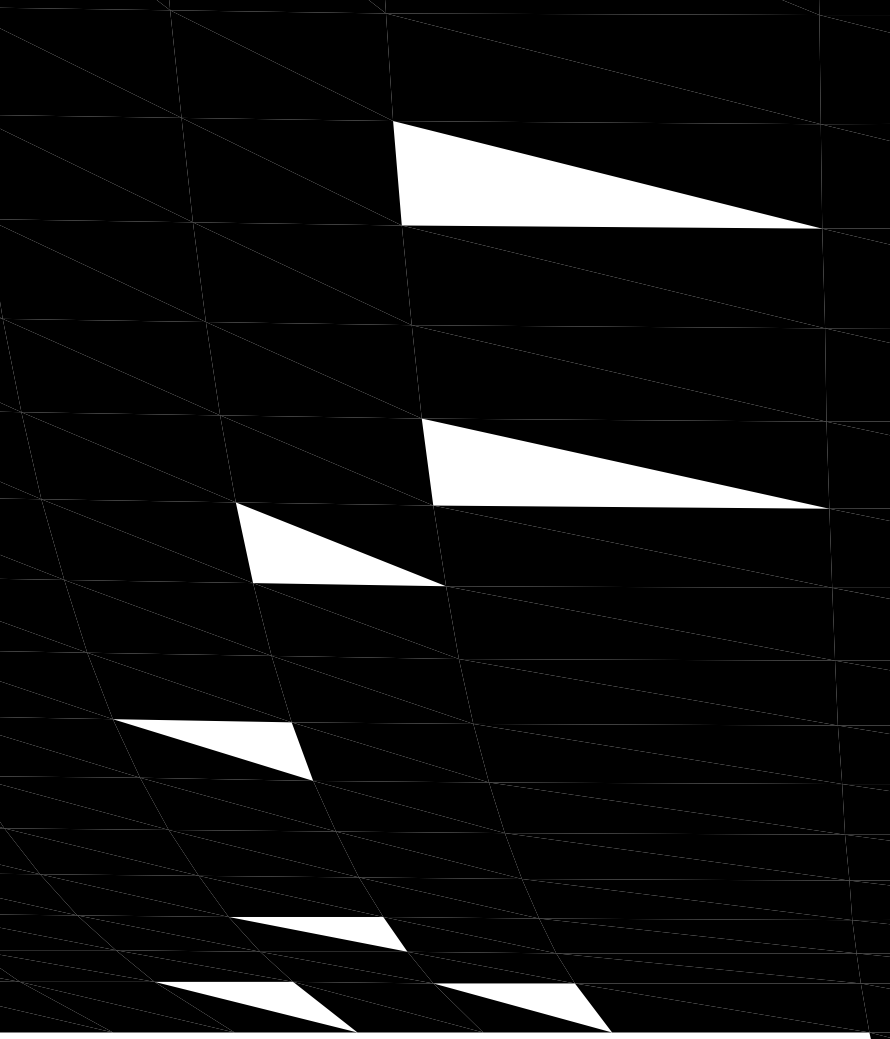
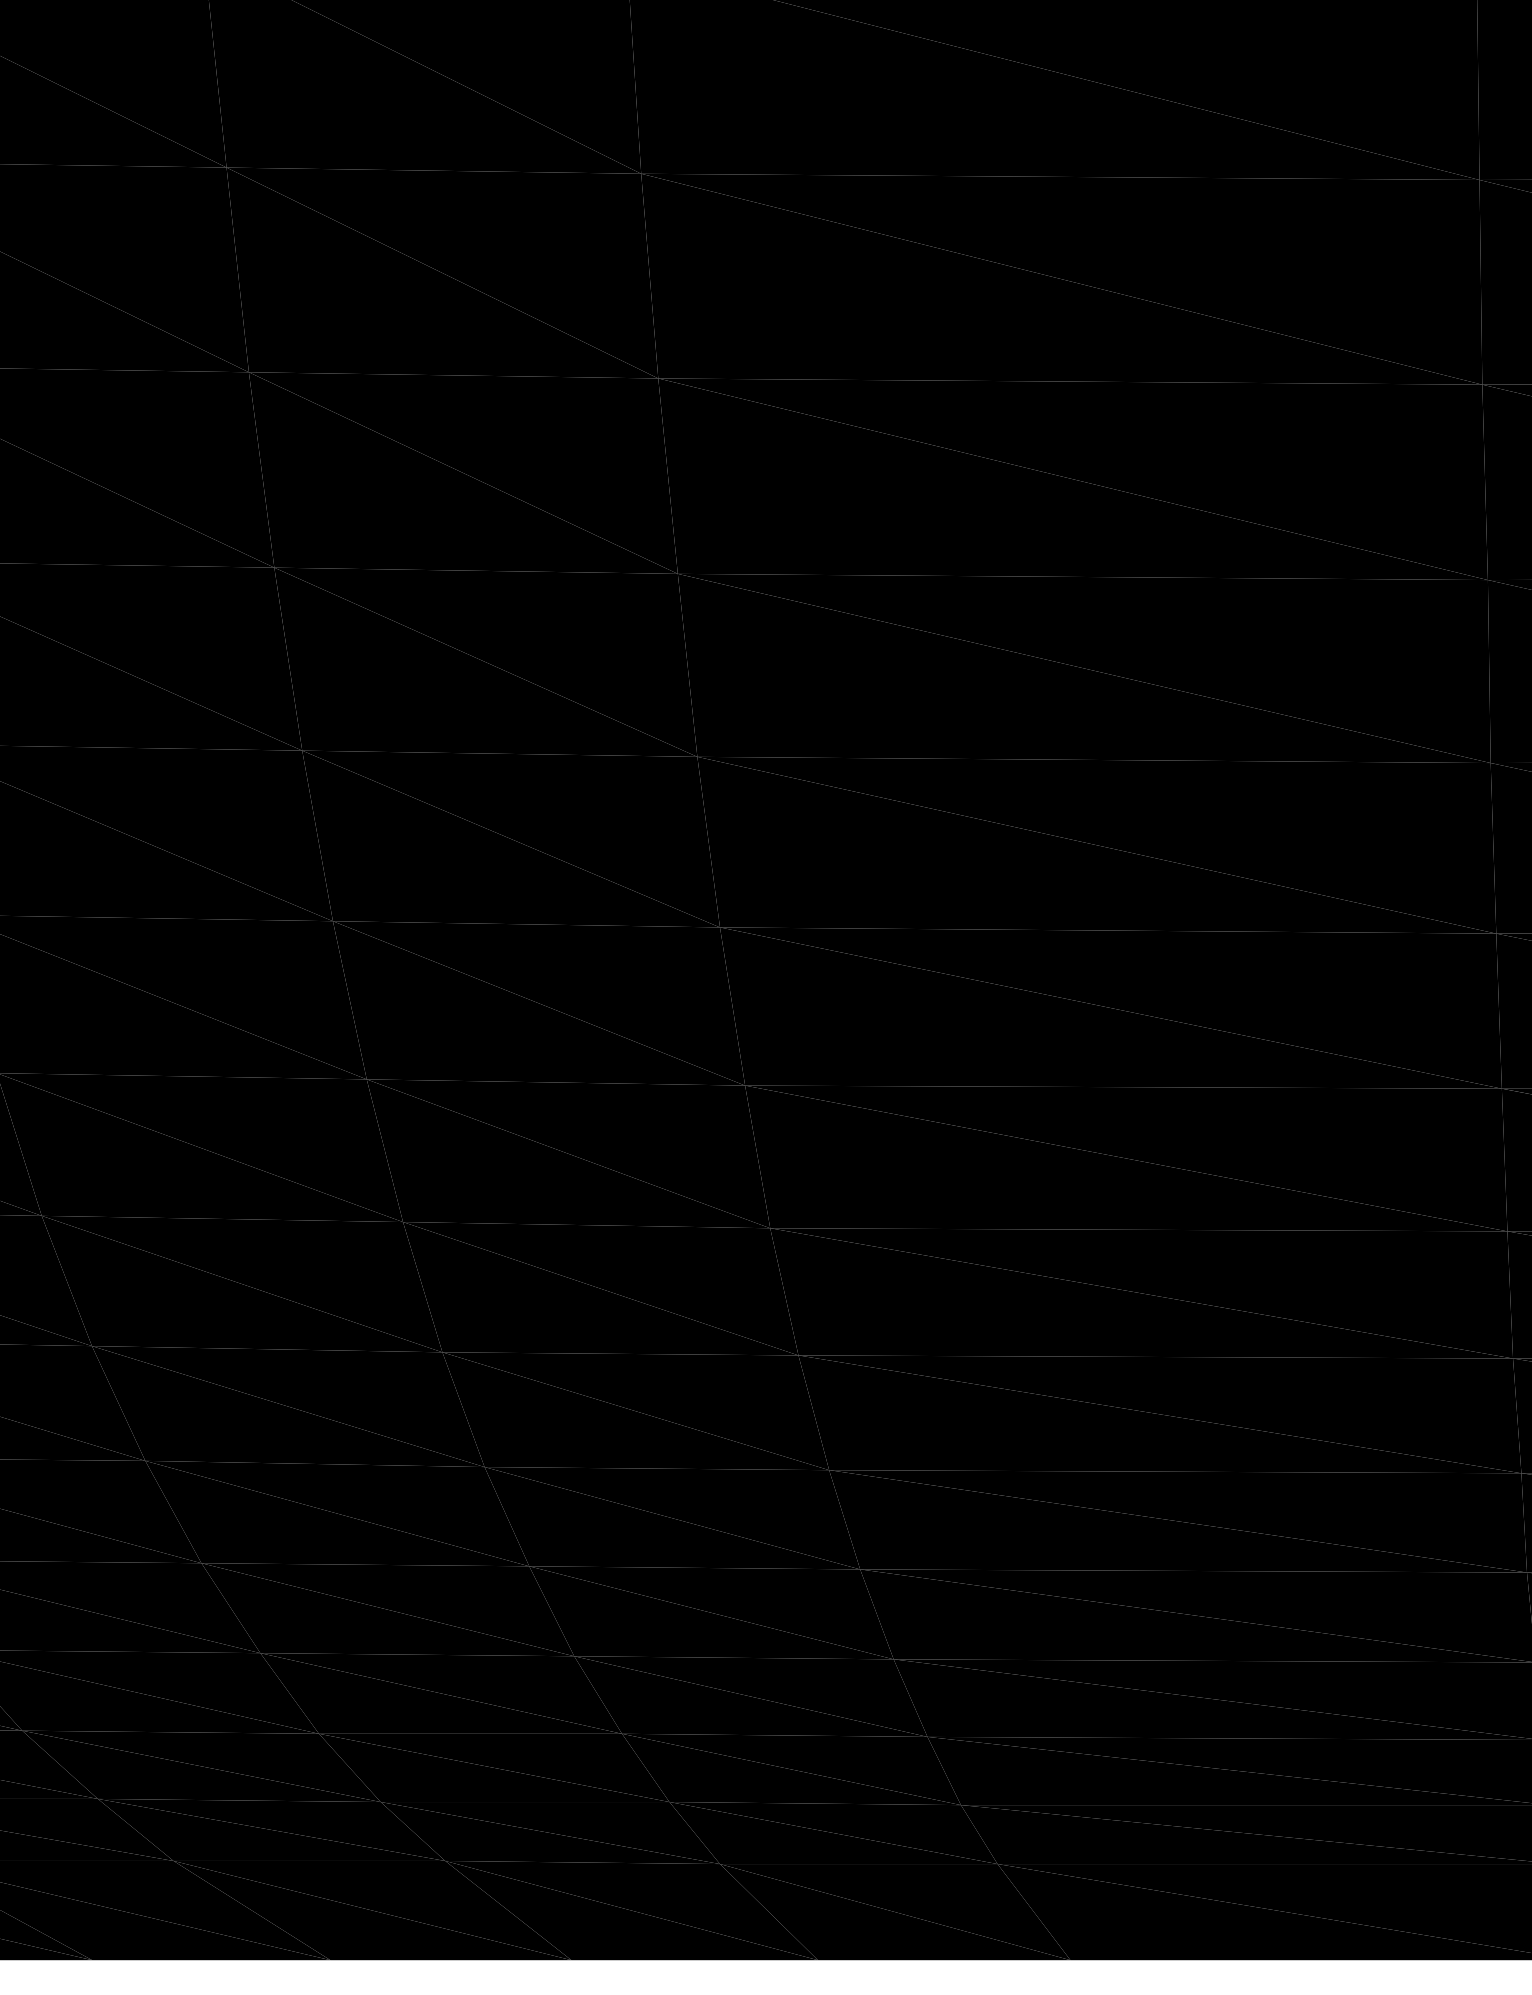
fill: (607, 174) -> (1061, 278), added
fill: (625, 463) -> (1096, 844), added
fill: (340, 544) -> (538, 1003), added
fill: (212, 749) -> (287, 1405), added
fill: (317, 933) -> (493, 1766), added
fill: (255, 1006) -> (371, 1909), added
fill: (522, 1007) -> (894, 1911), added

